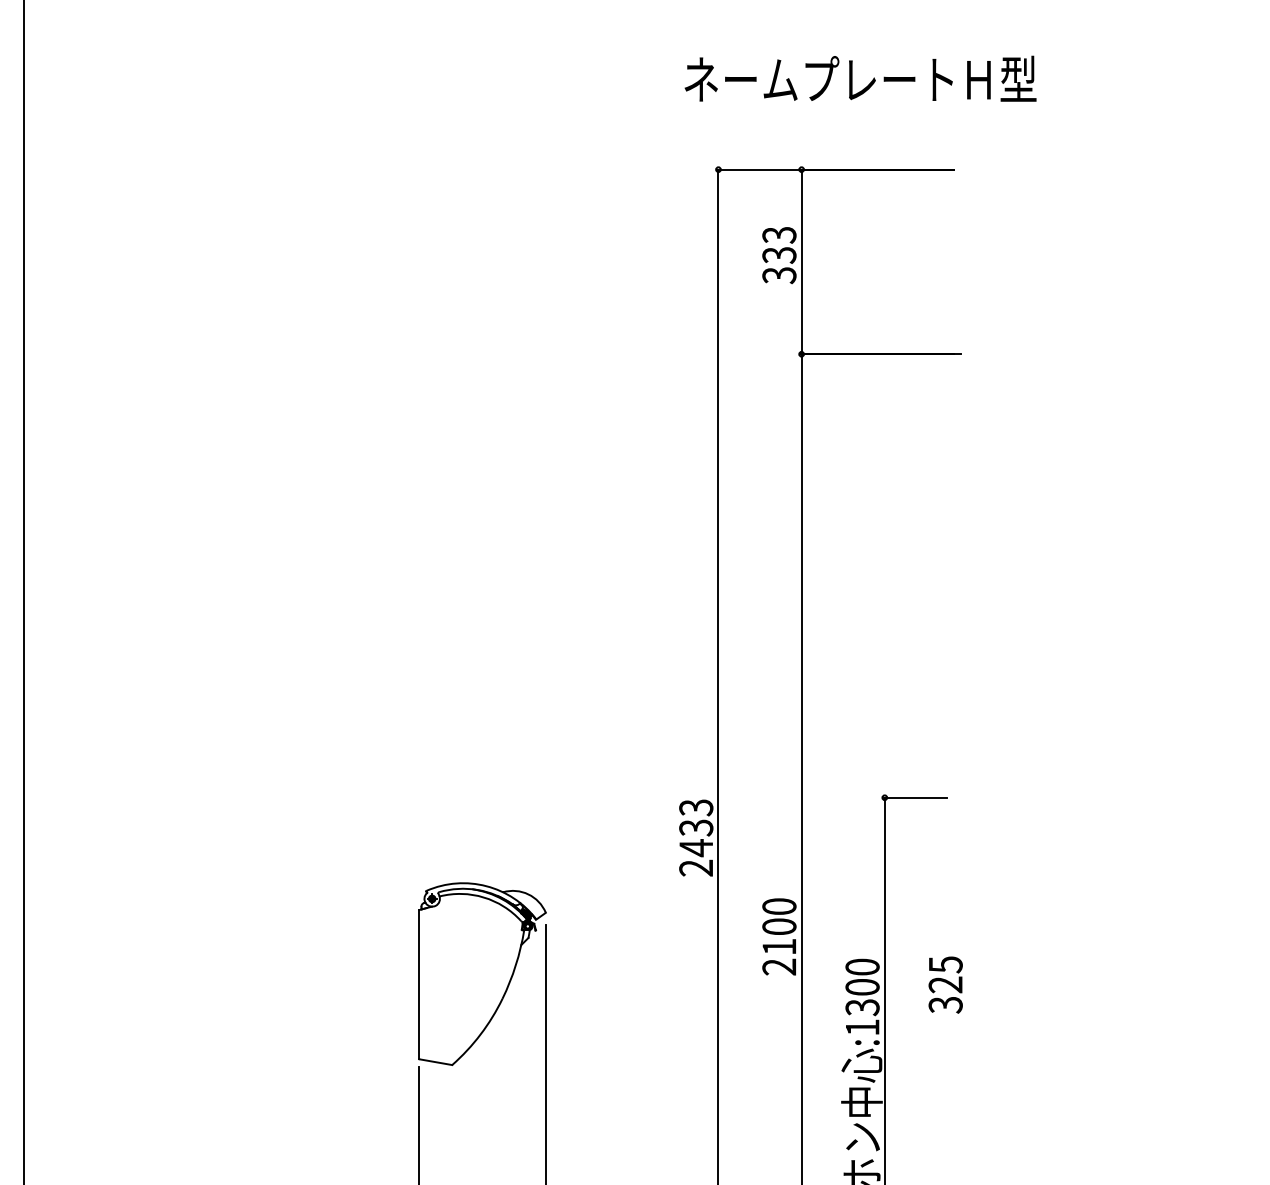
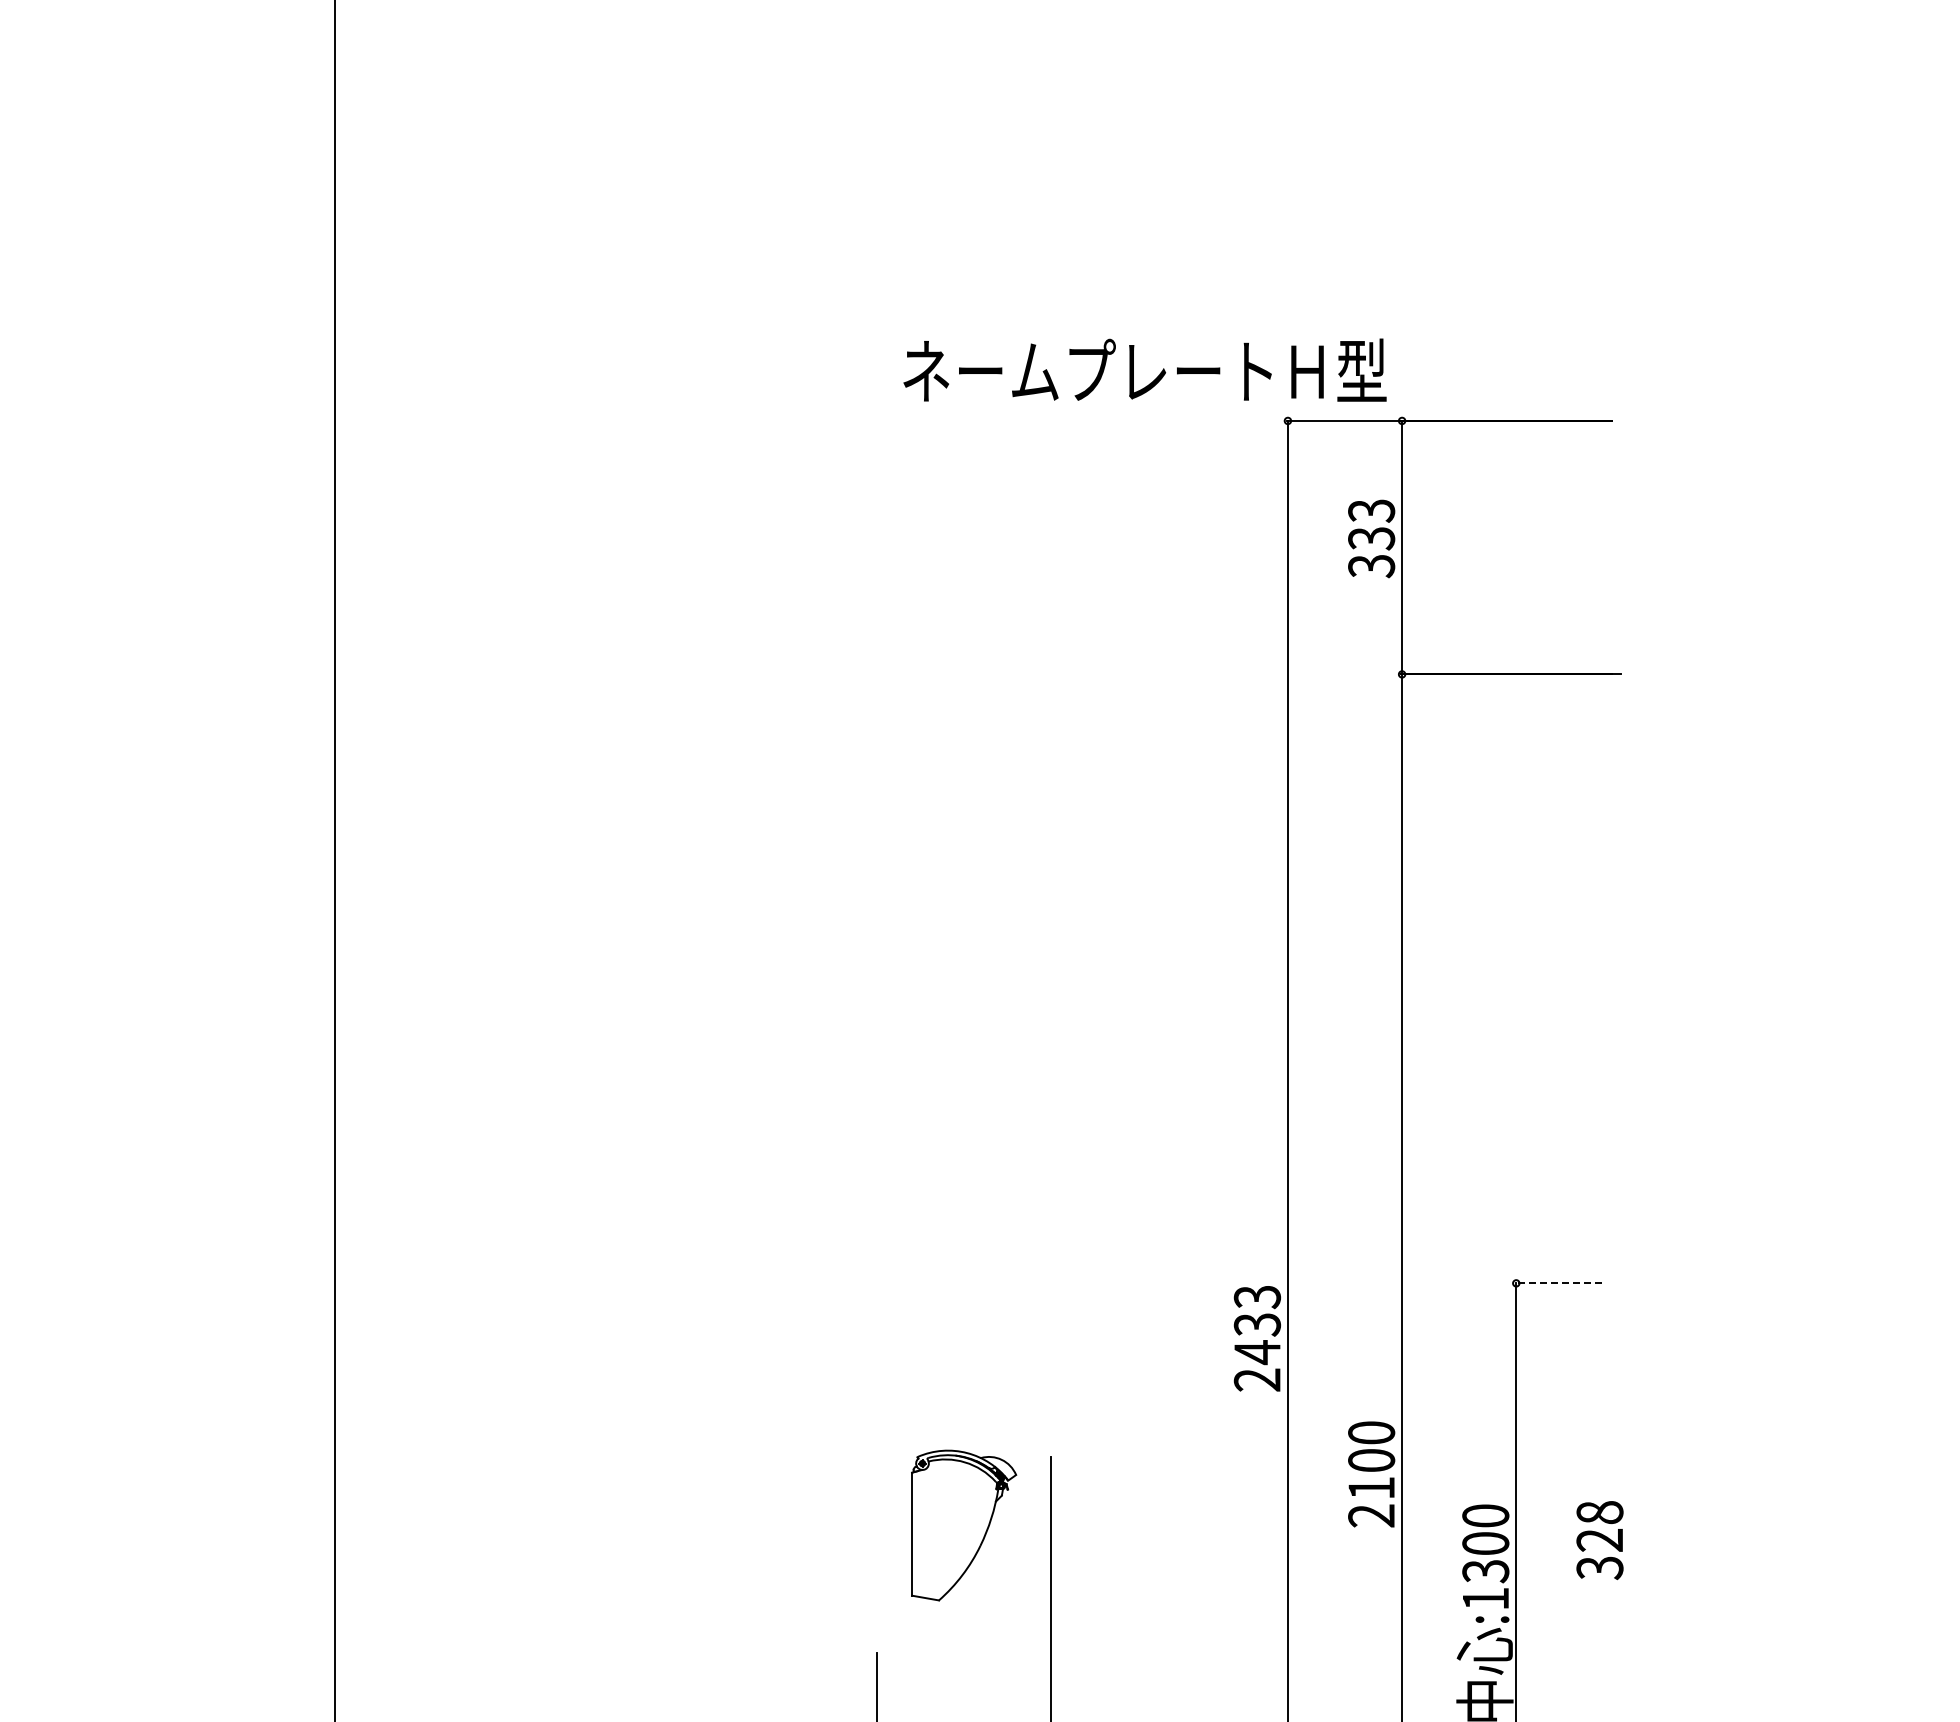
text: (860, 78) -> (1144, 369), moved
line: (915, 797) -> (1558, 1283), solid -> dashed
text: (945, 964) -> (1599, 1512), 325 -> 328
part: (482, 974) -> (963, 1525), size x0.6

